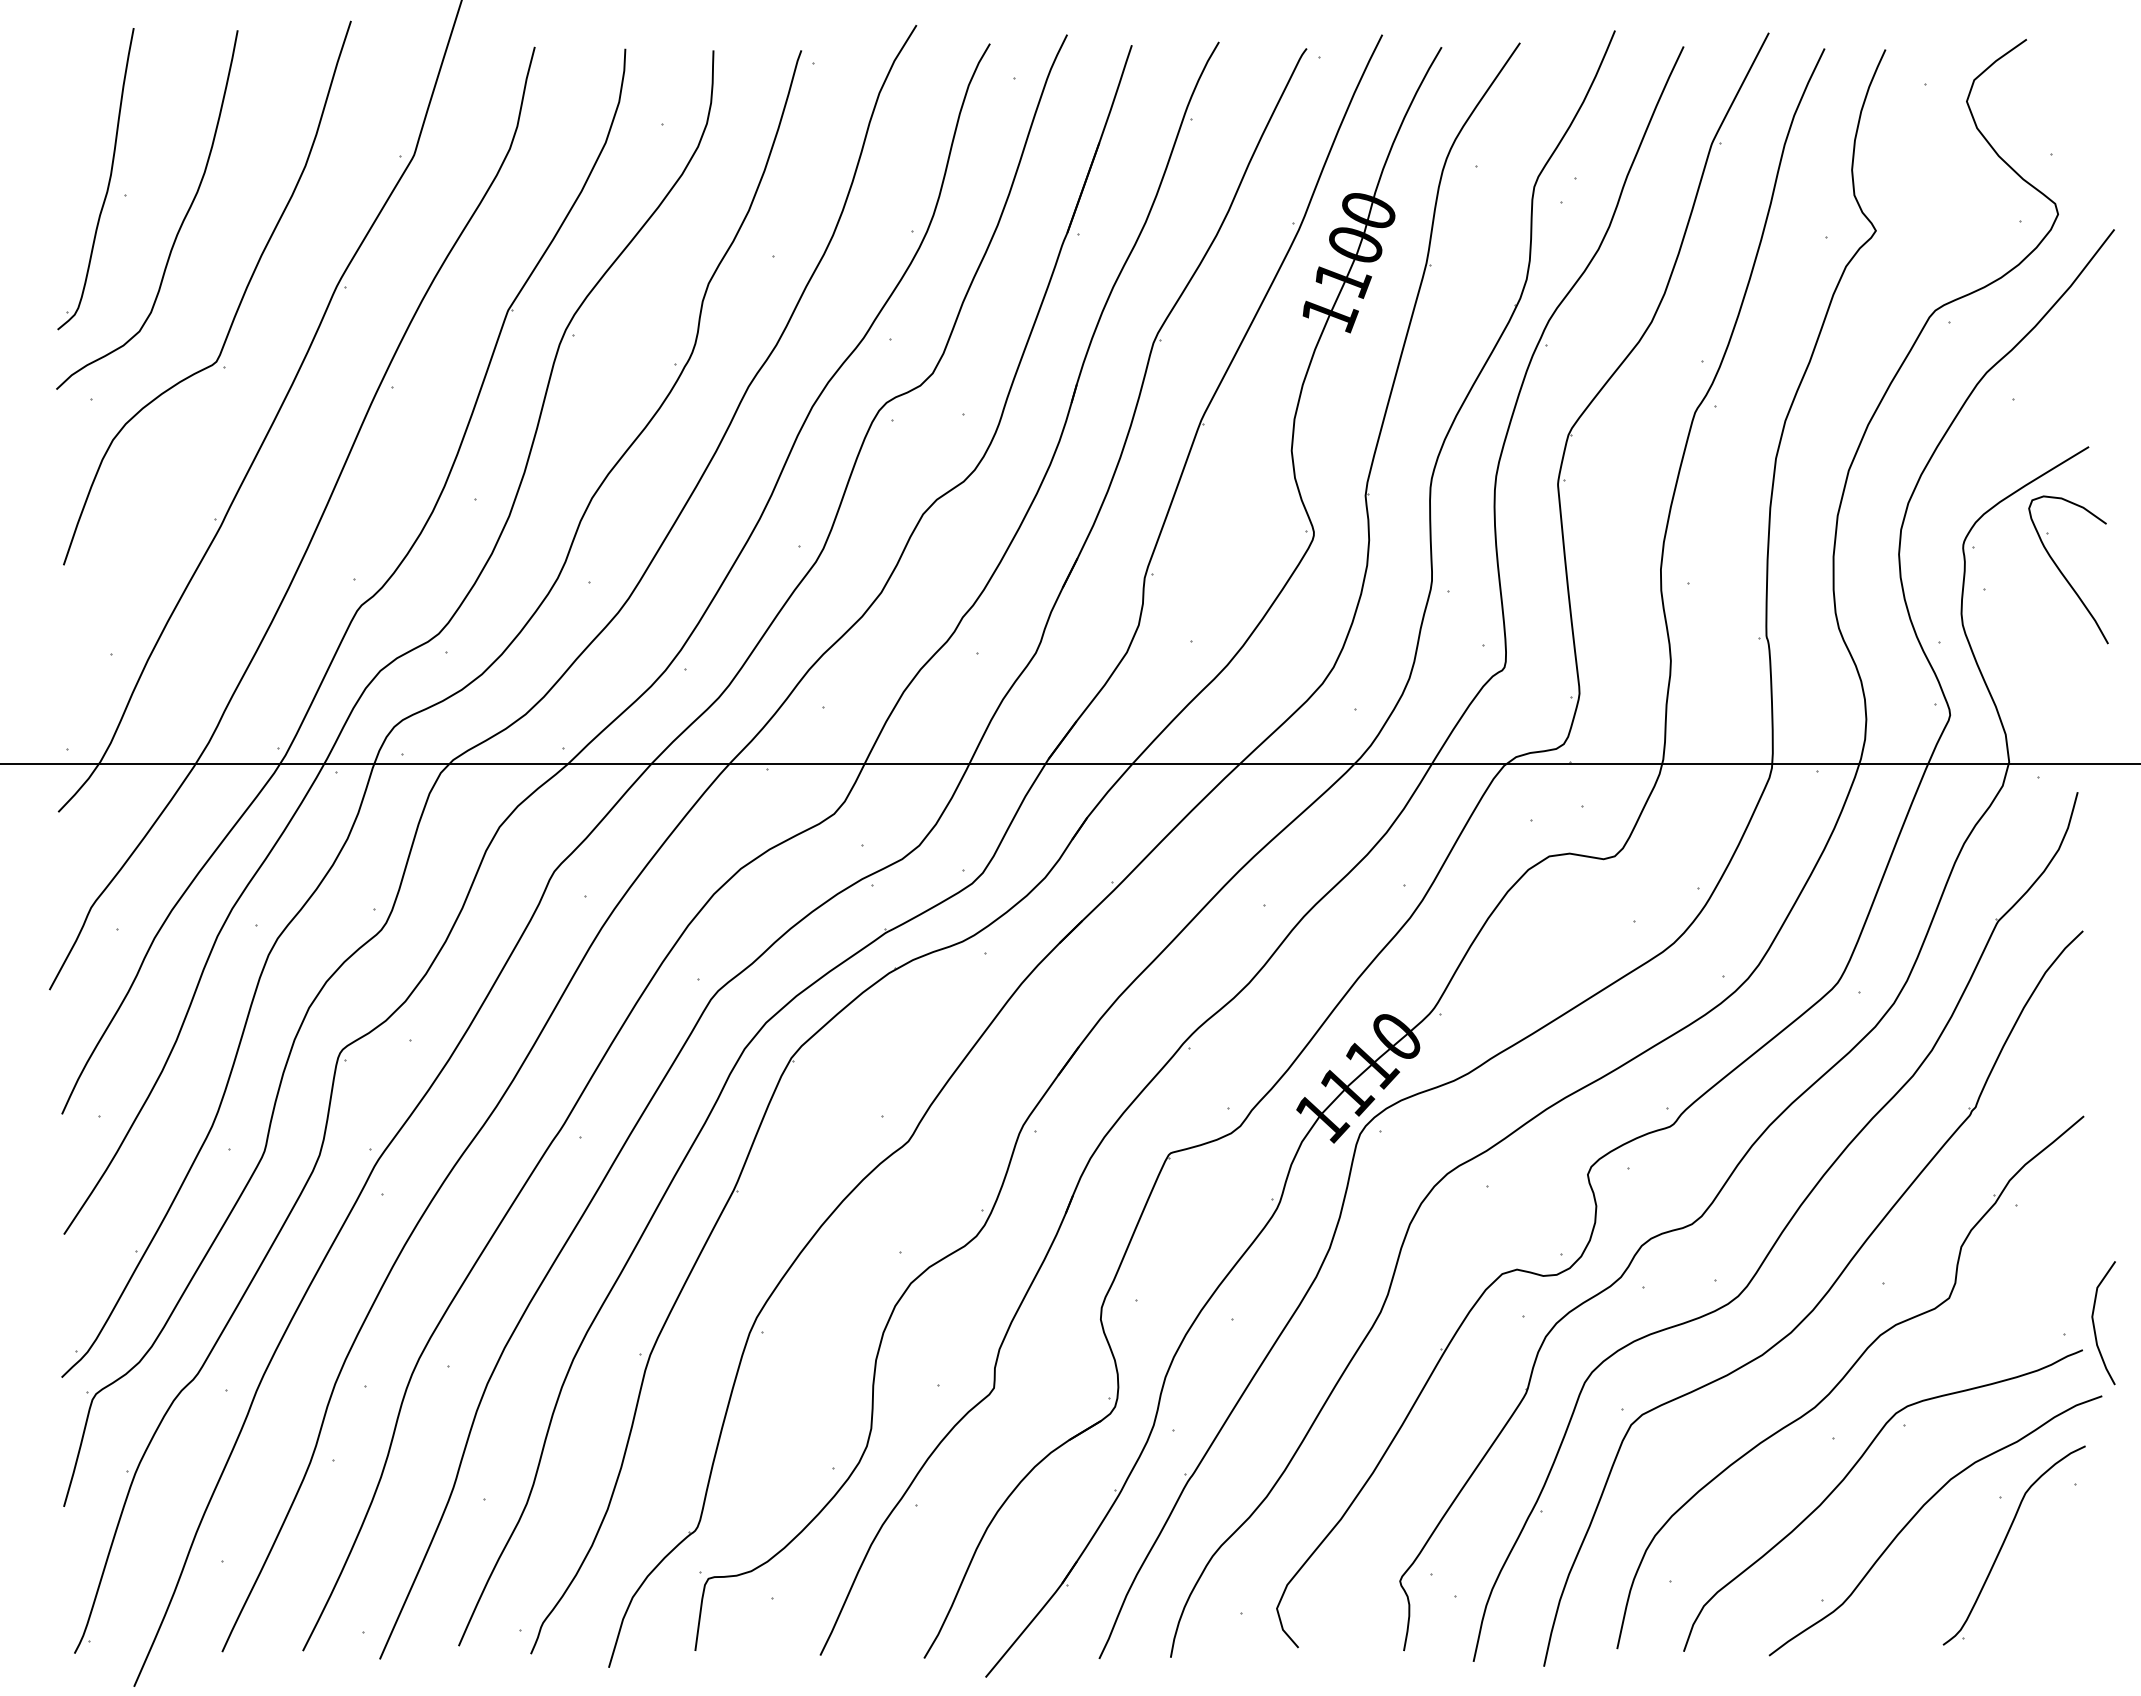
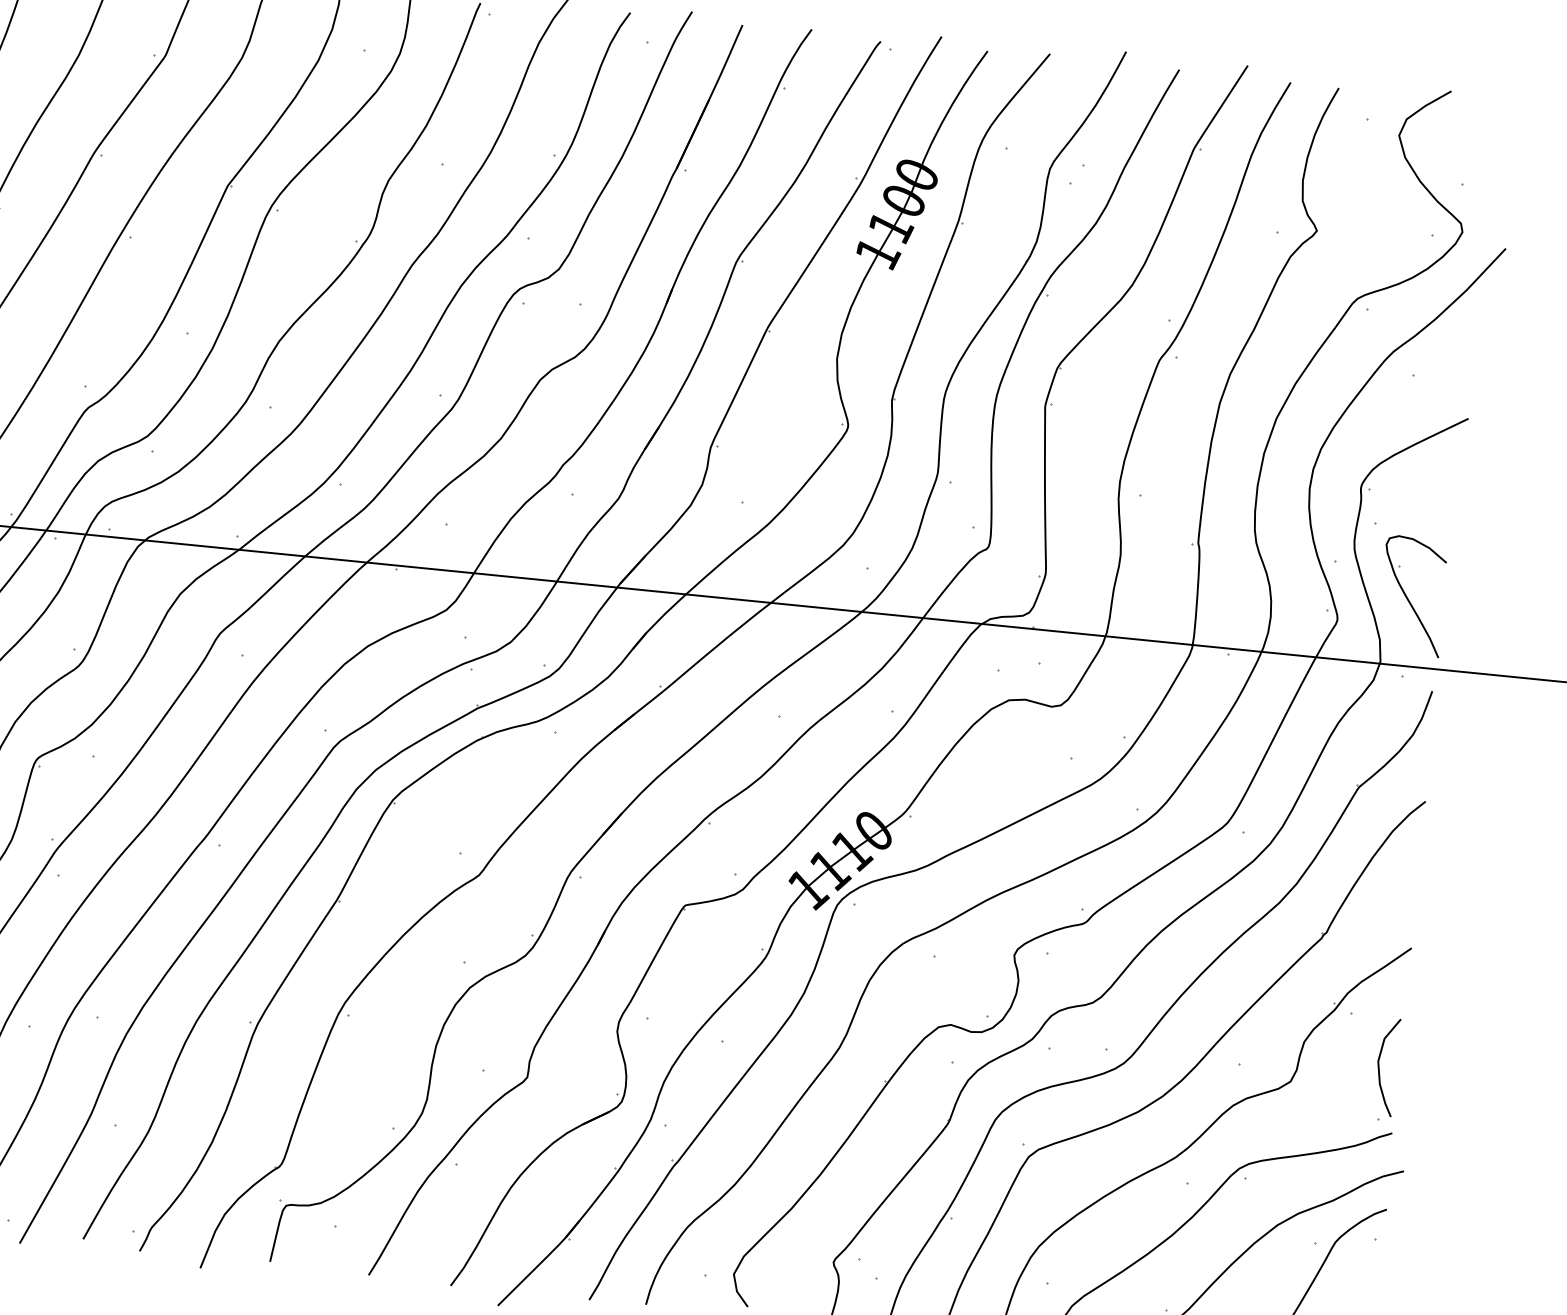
part: (2063, 573) -> (1408, 598), moved
curve: (2094, 1323) -> (1379, 1066), moved

